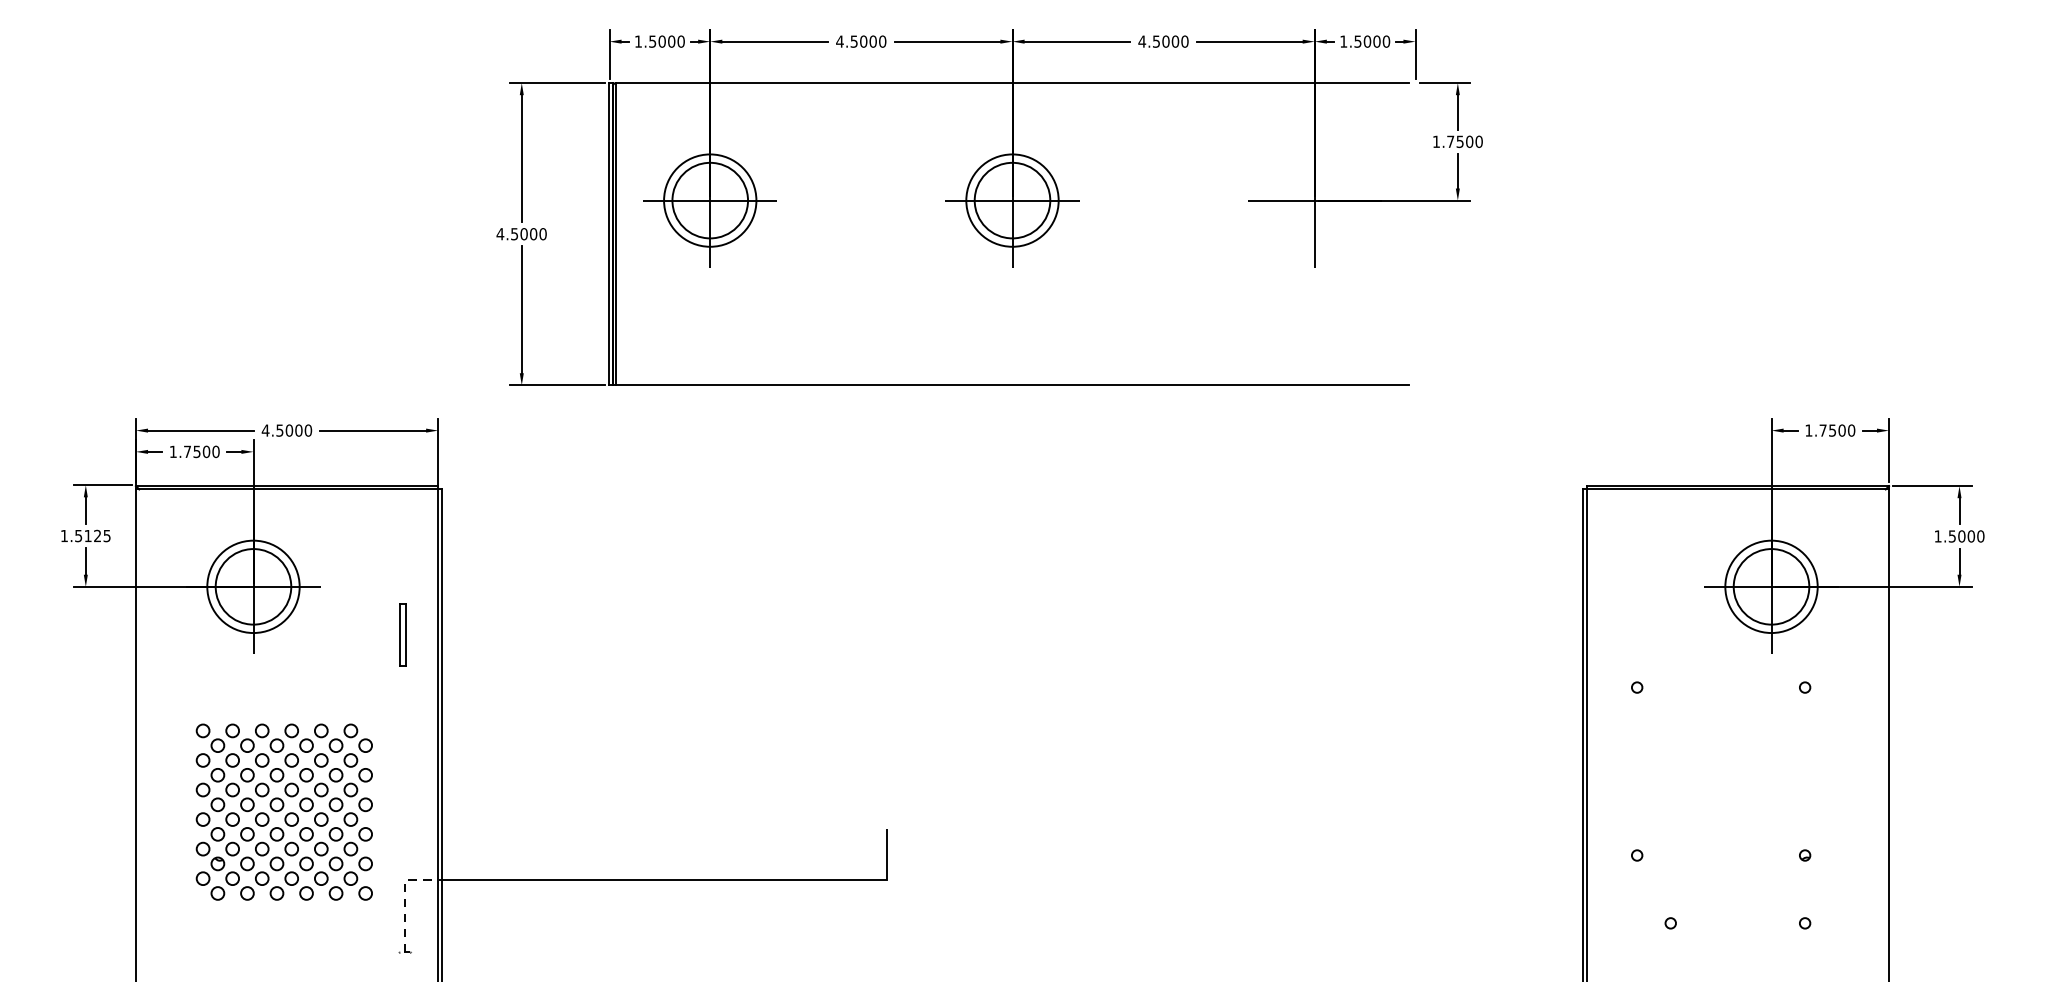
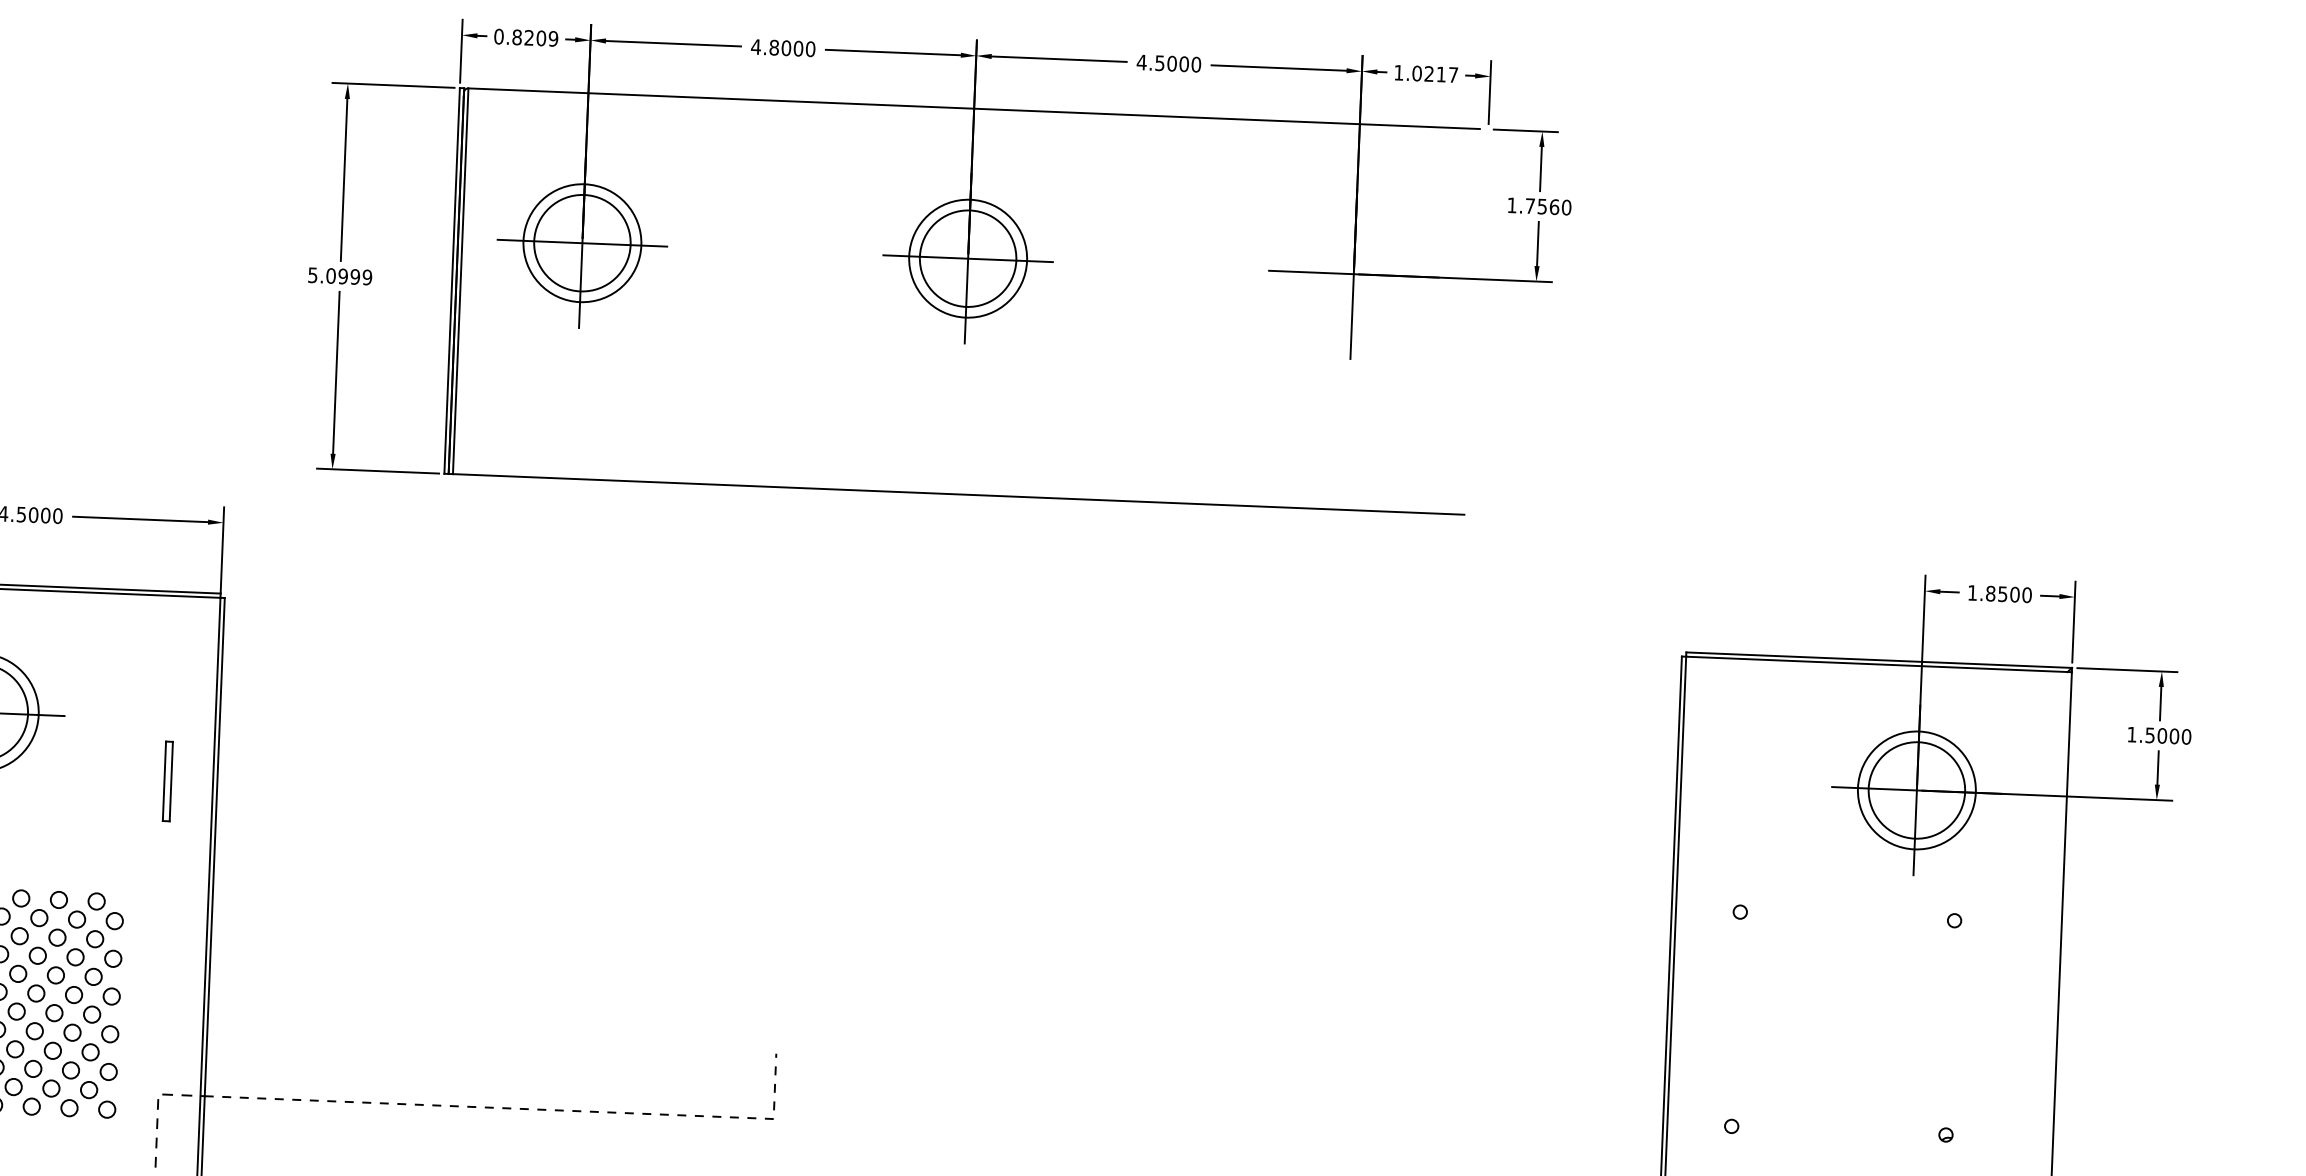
text: (659, 41) -> (525, 37), 1.5000 -> 0.8209
text: (853, 41) -> (773, 47), 4.5000 -> 4.8000
text: (1372, 41) -> (1435, 74), 1.5000 -> 1.0217
text: (1469, 141) -> (1554, 206), 1.7500 -> 1.7560
text: (521, 234) -> (339, 276), 4.5000 -> 5.0999
text: (1822, 430) -> (1989, 593), 1.7500 -> 1.8500
line: (690, 879) -> (522, 1108), solid -> dashed

